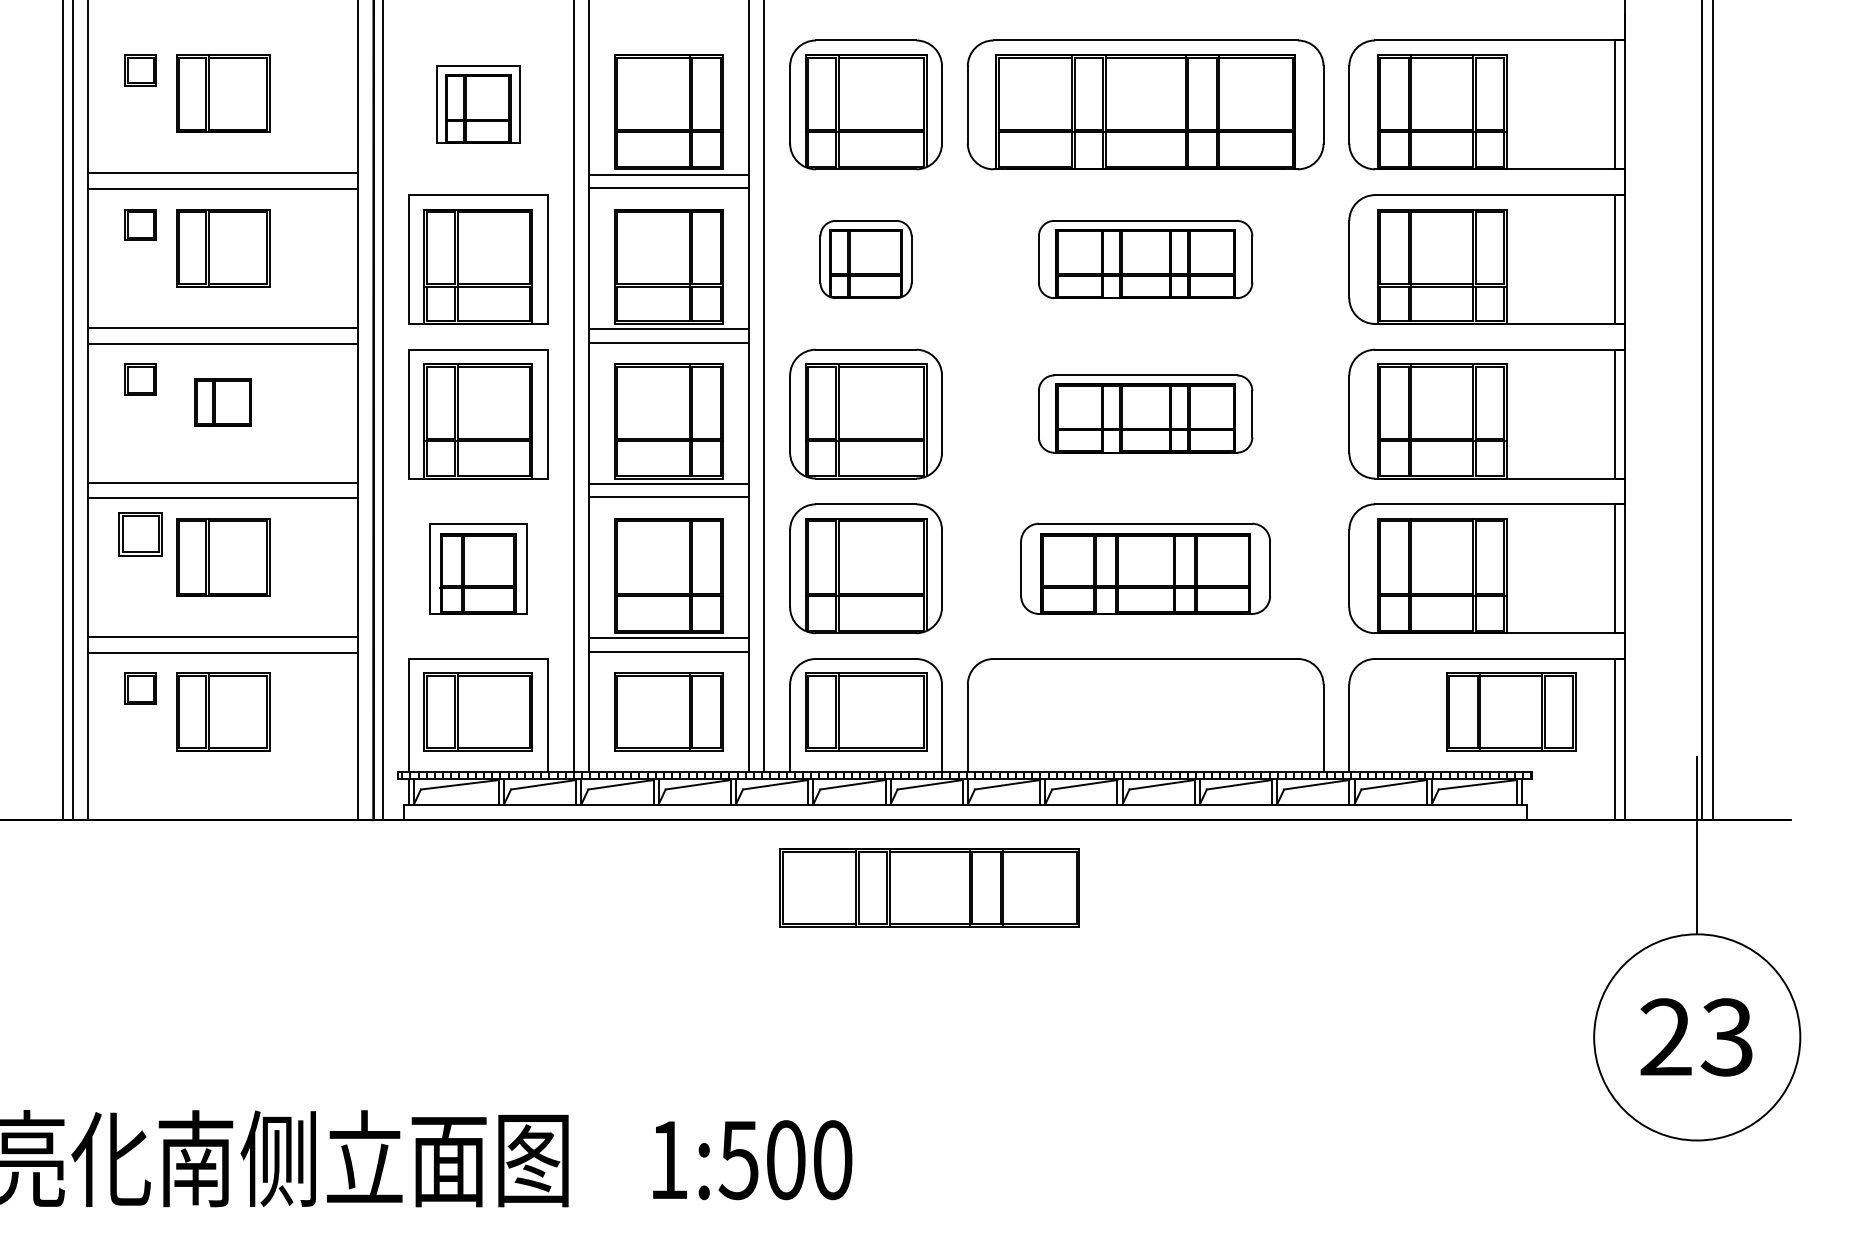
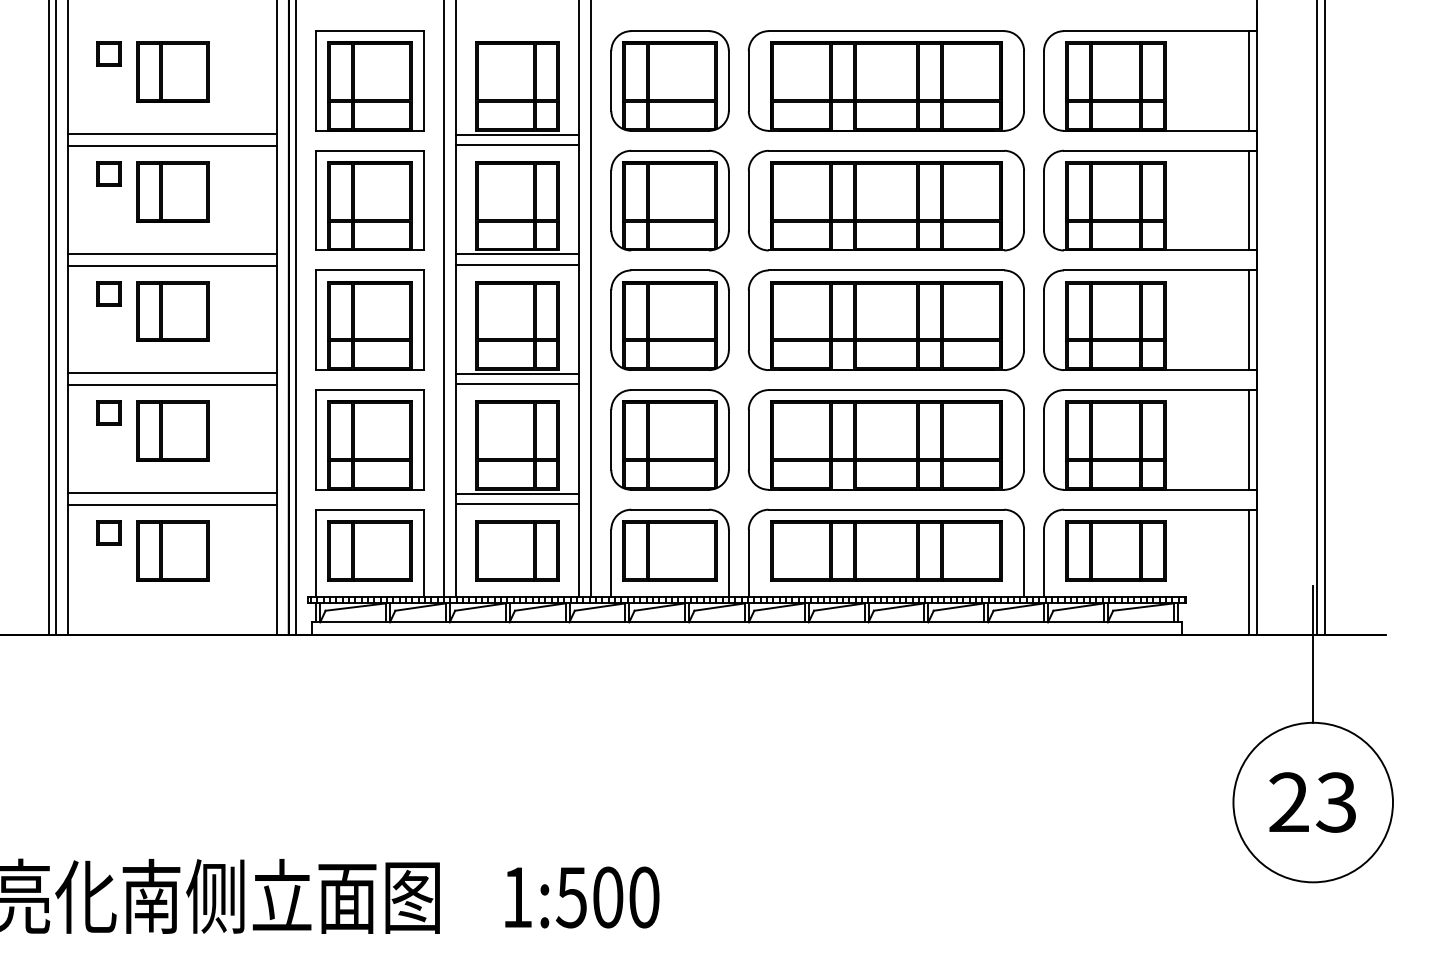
part: (478, 104) -> (370, 80), size x1.67
part: (865, 259) -> (669, 200), size x1.67
part: (1145, 259) -> (886, 200), size x1.67
part: (223, 402) -> (172, 311), size x1.67
part: (1145, 413) -> (886, 319), size x1.67
part: (140, 534) -> (108, 413), size x0.71
part: (478, 568) -> (370, 439), size x1.43
part: (1145, 568) -> (886, 439), size x1.43
part: (1511, 711) -> (1116, 550), moved
part: (929, 887) -> (886, 550), moved

